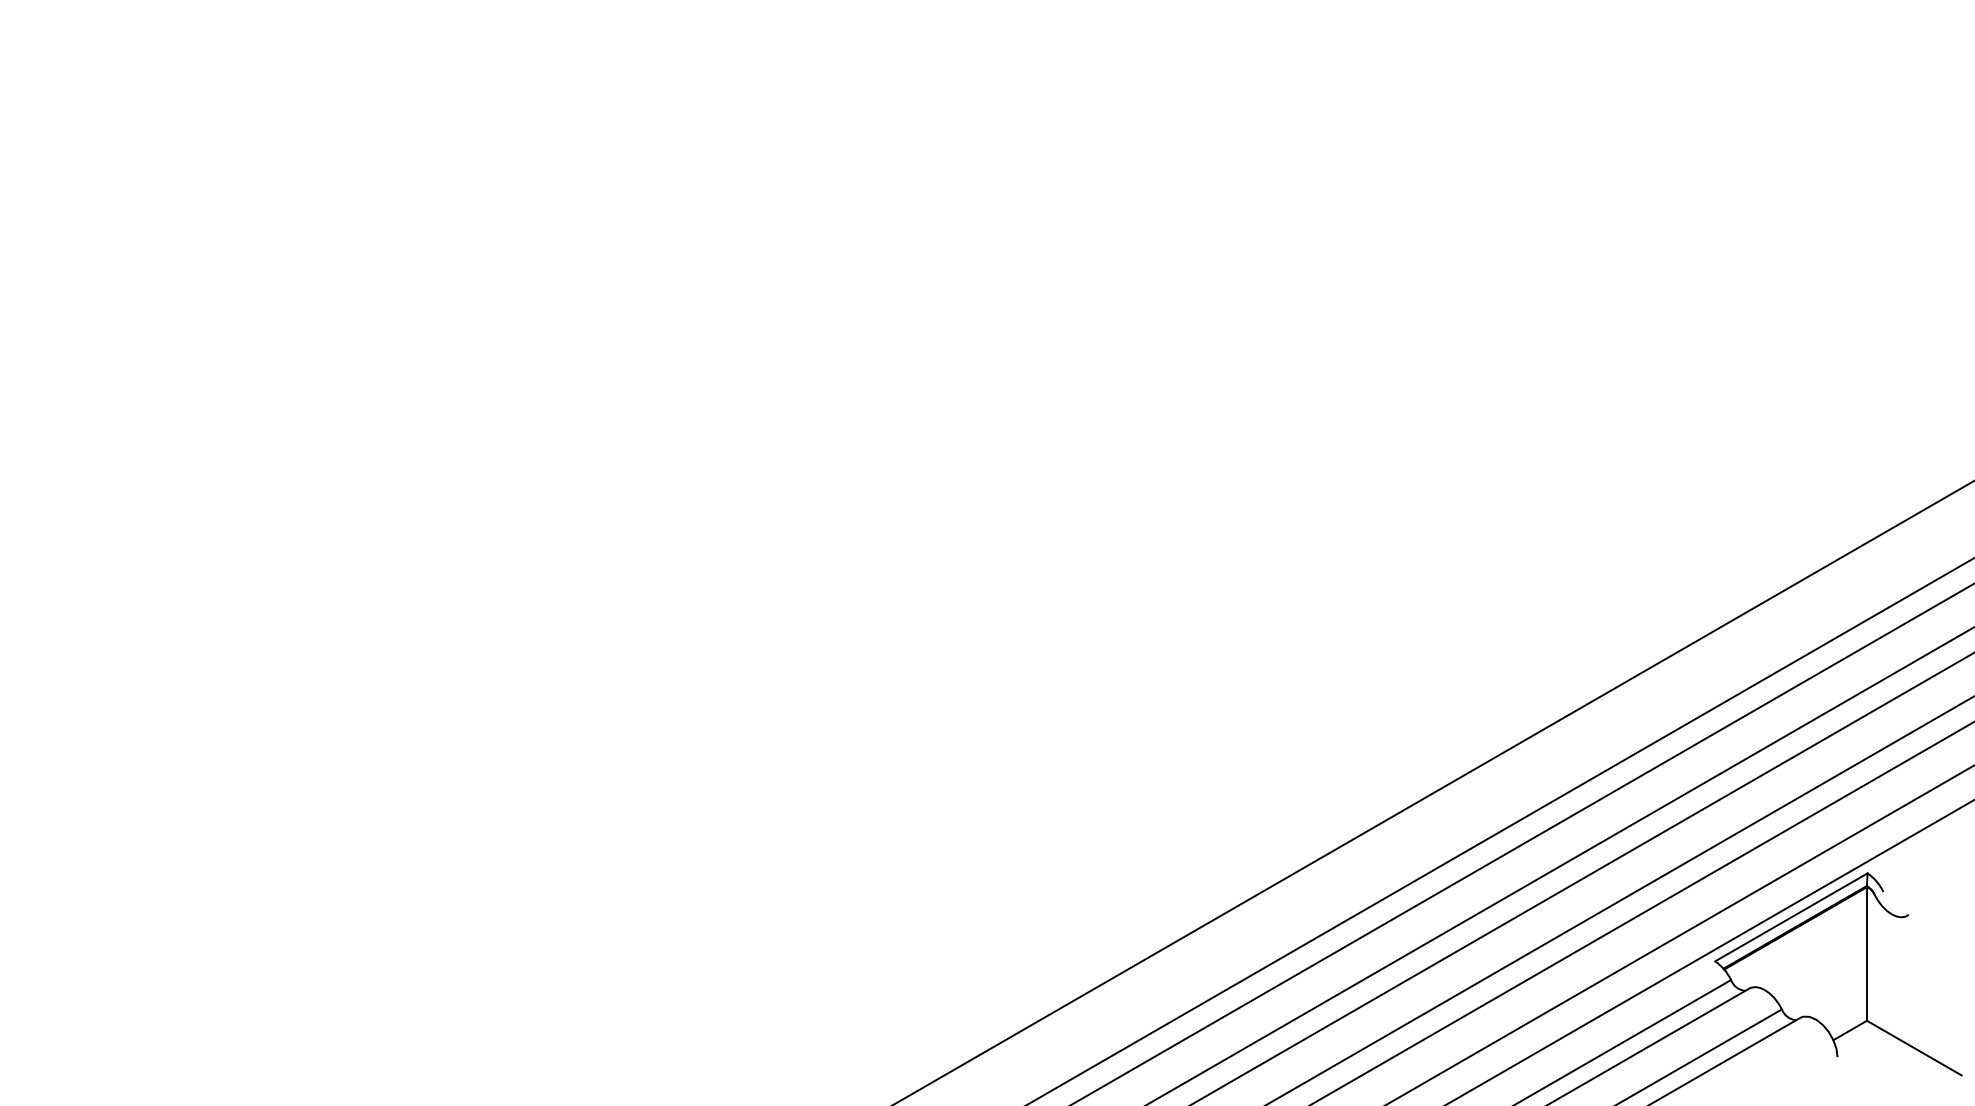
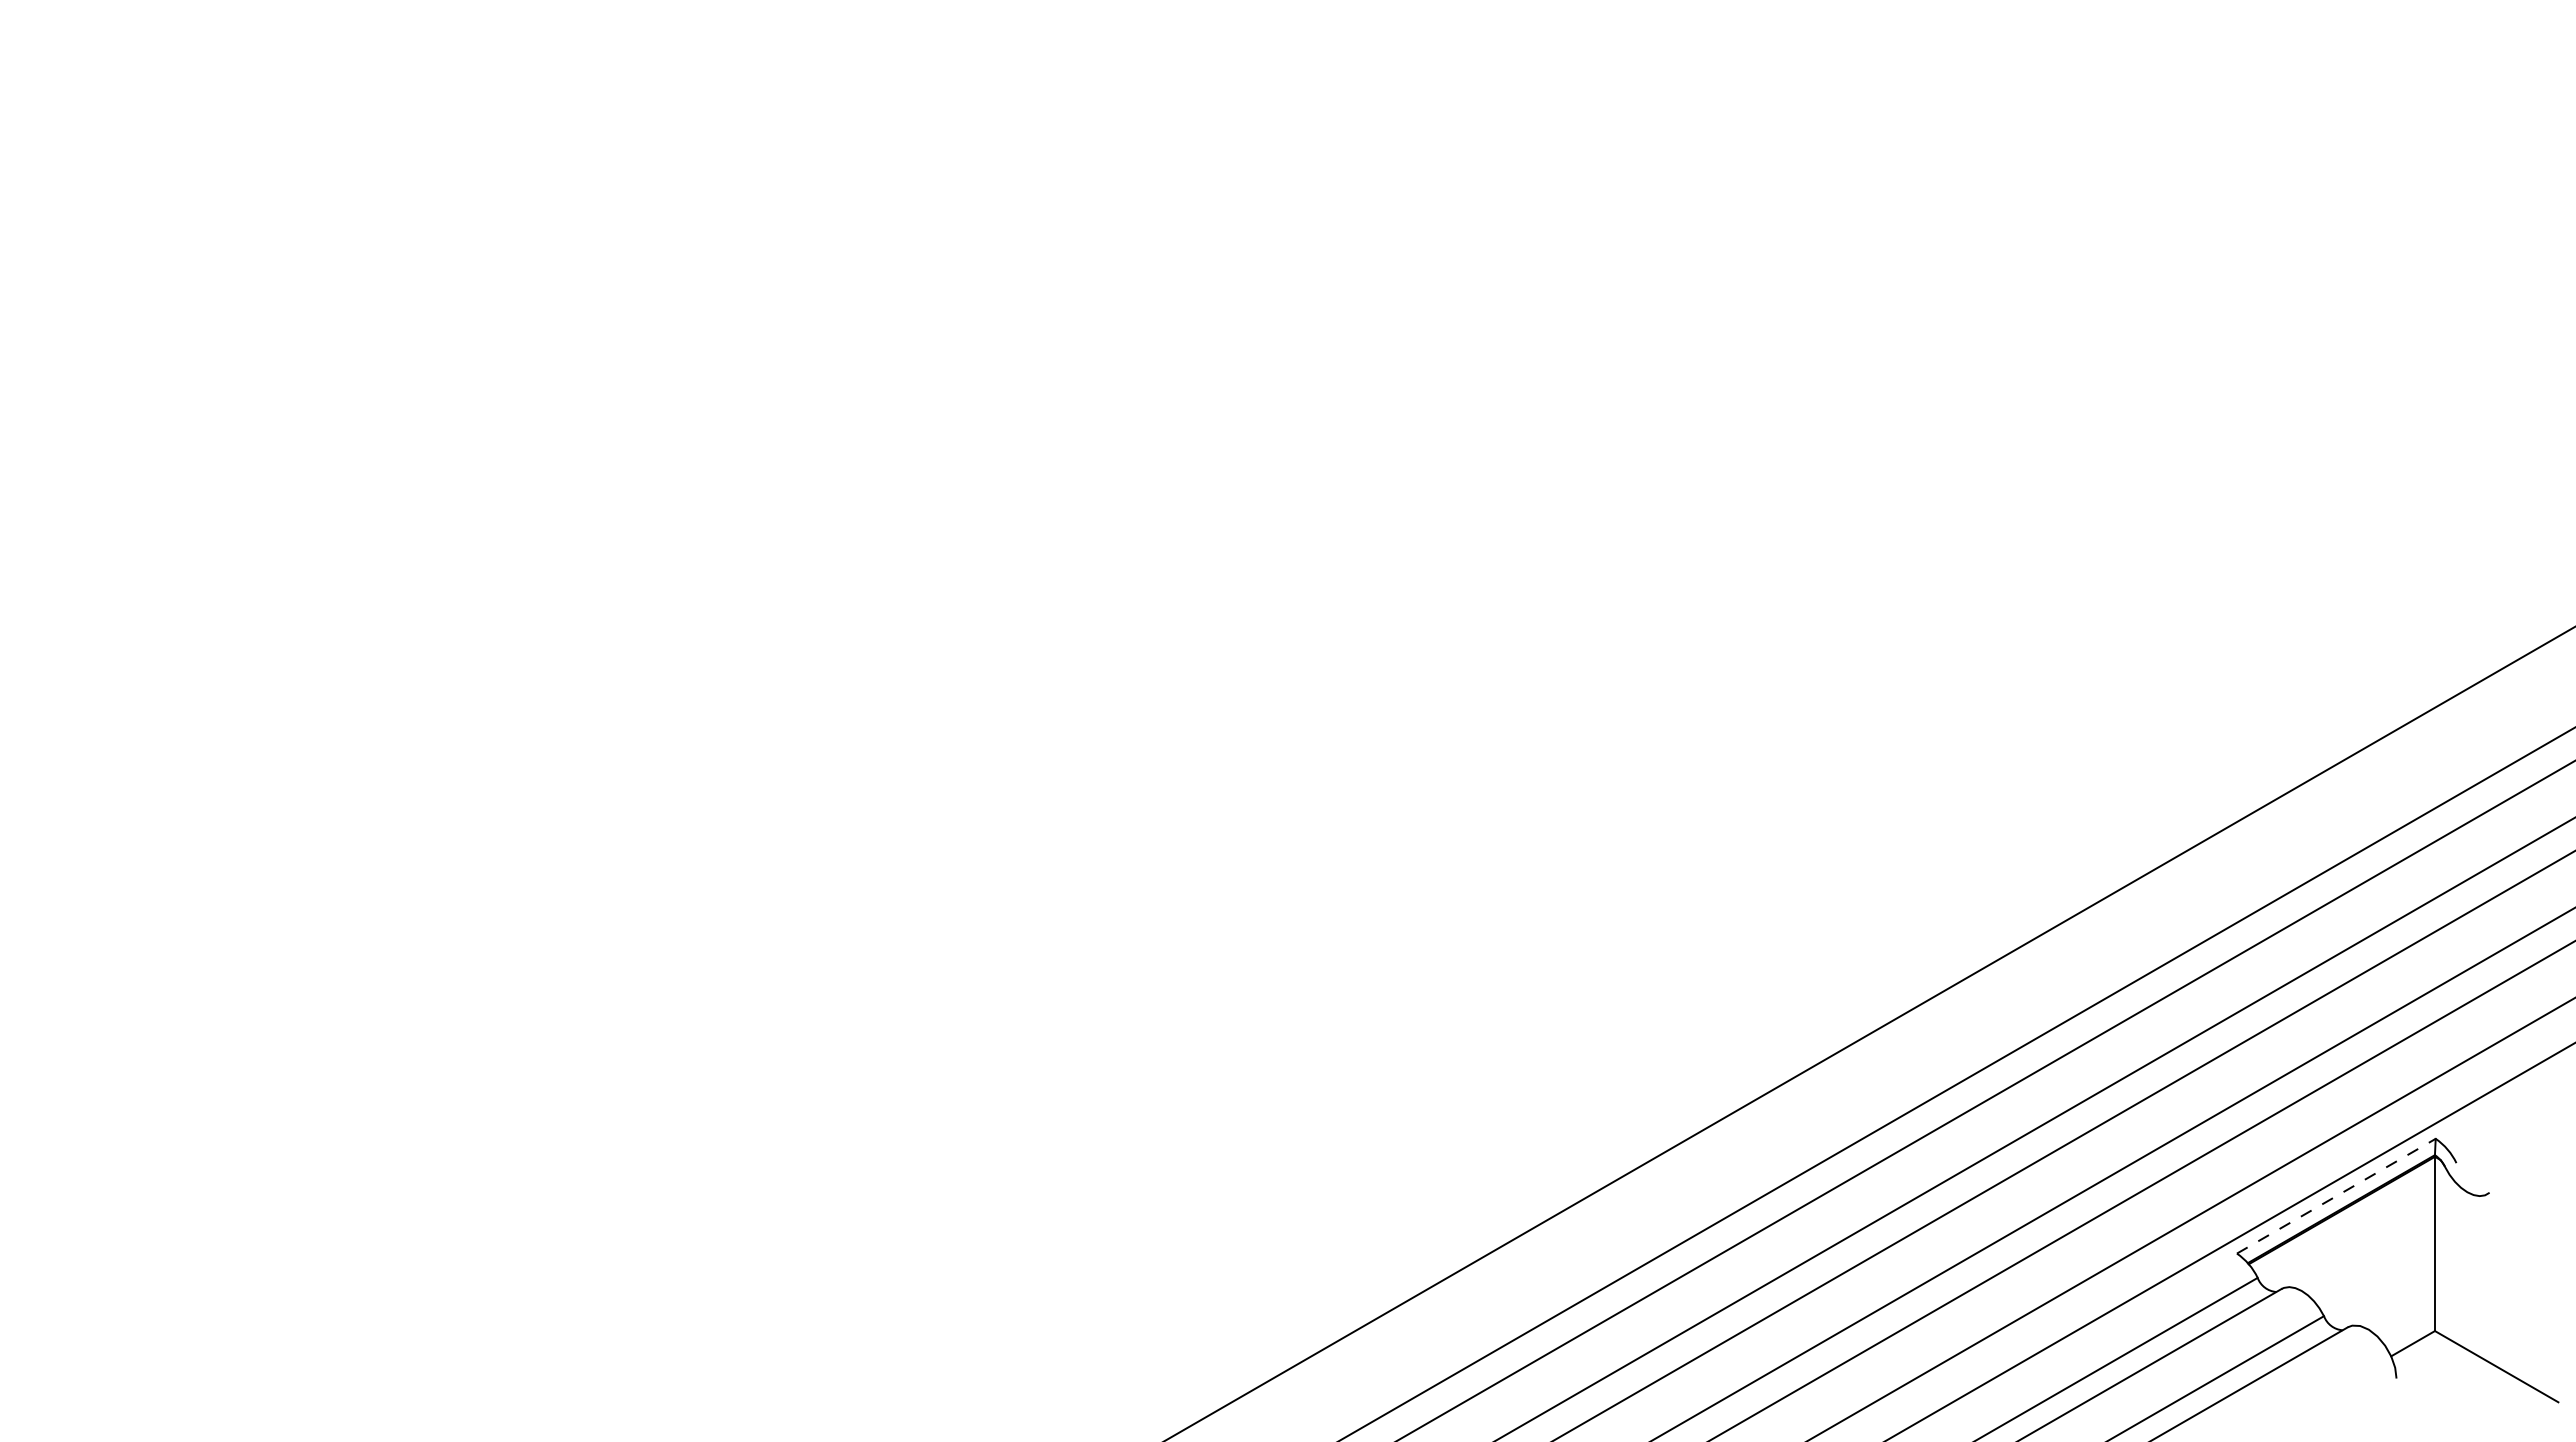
line: (1791, 917) -> (2336, 1196), solid -> dashed

